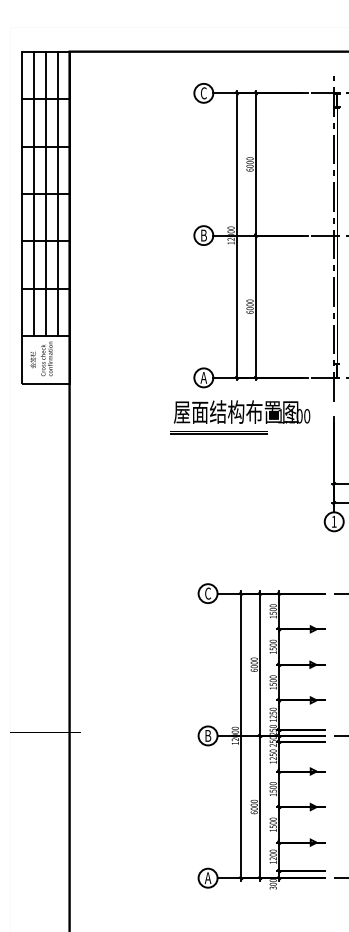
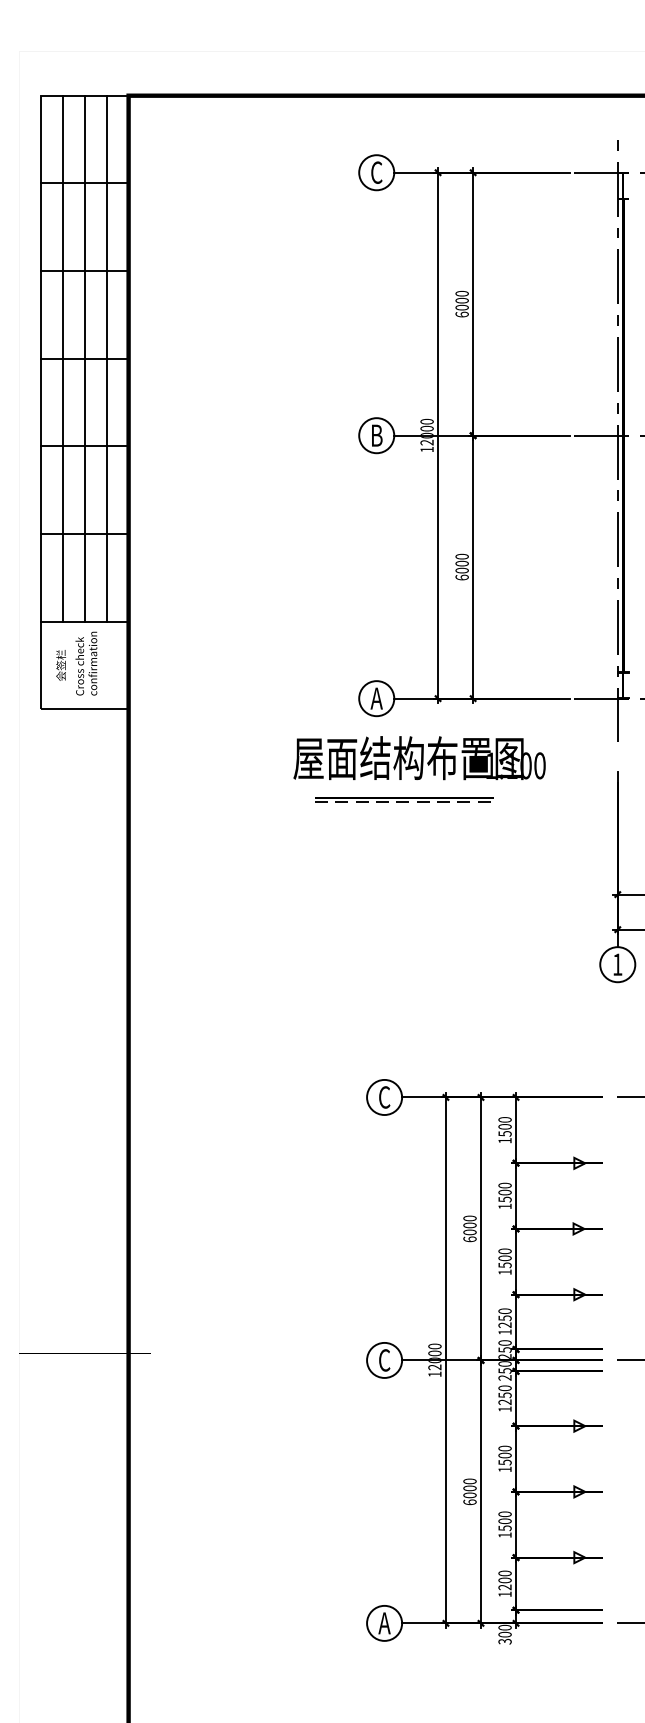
text: (241, 411) -> (418, 757), moved
line: (219, 433) -> (405, 801), solid -> dashed
text: (208, 735) -> (385, 1359), B -> C

